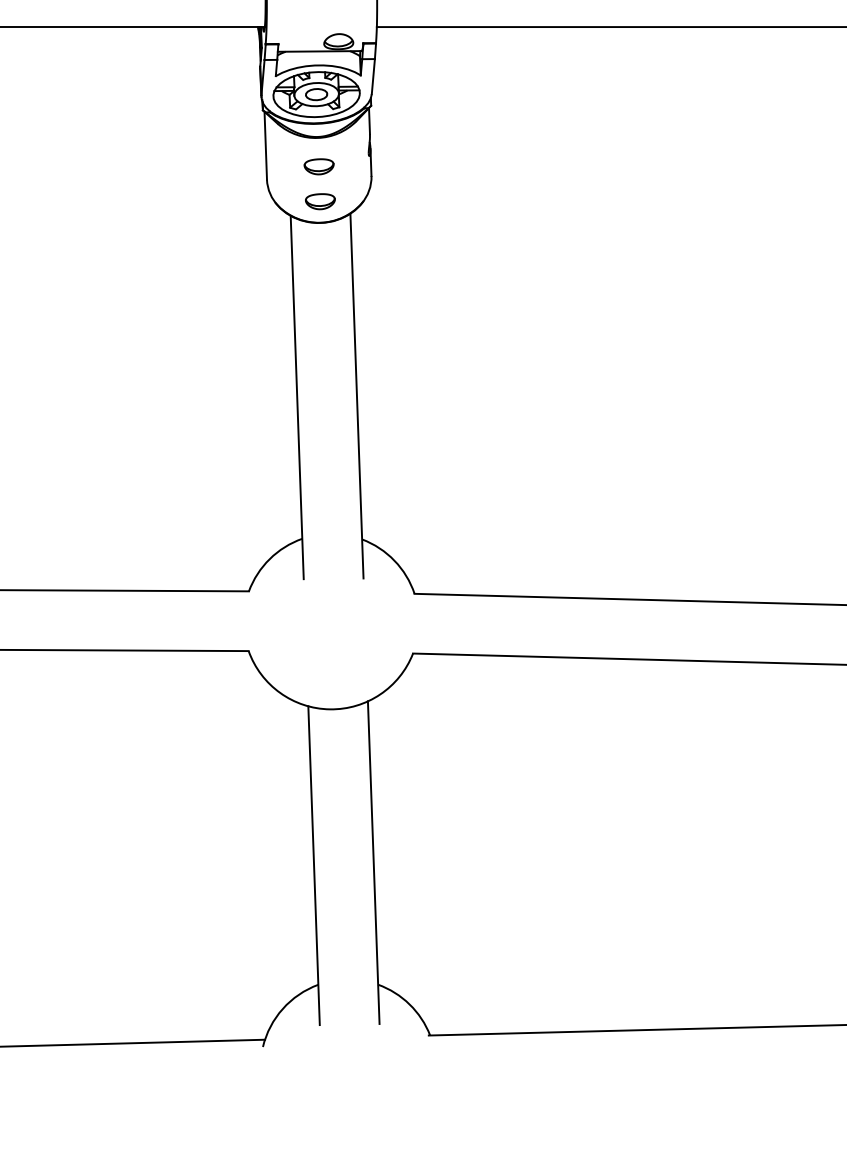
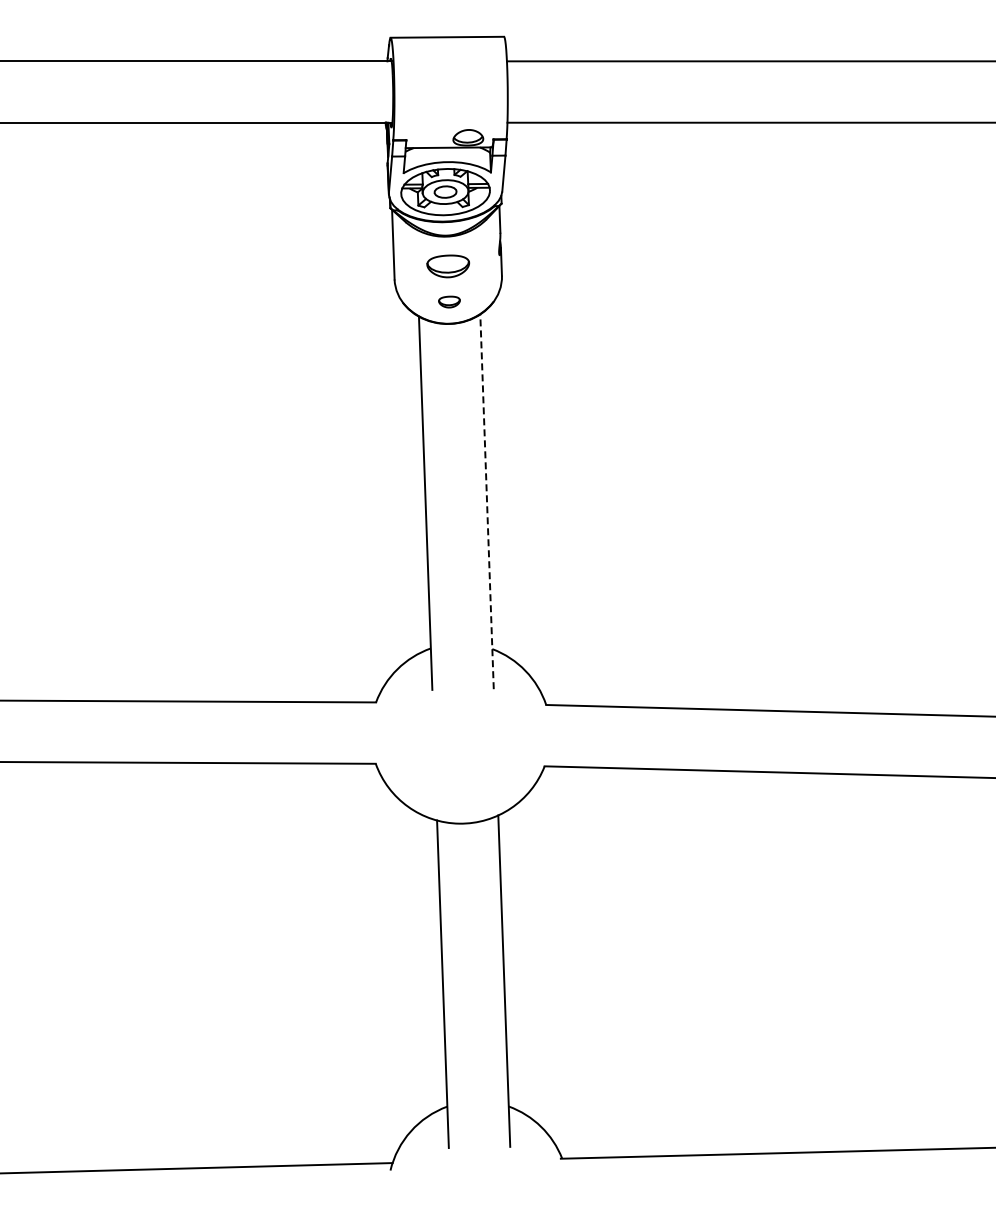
part: (318, 166) -> (447, 265), size x1.4
part: (320, 201) -> (449, 301), size x0.7
line: (357, 395) -> (487, 501), solid -> dashed

